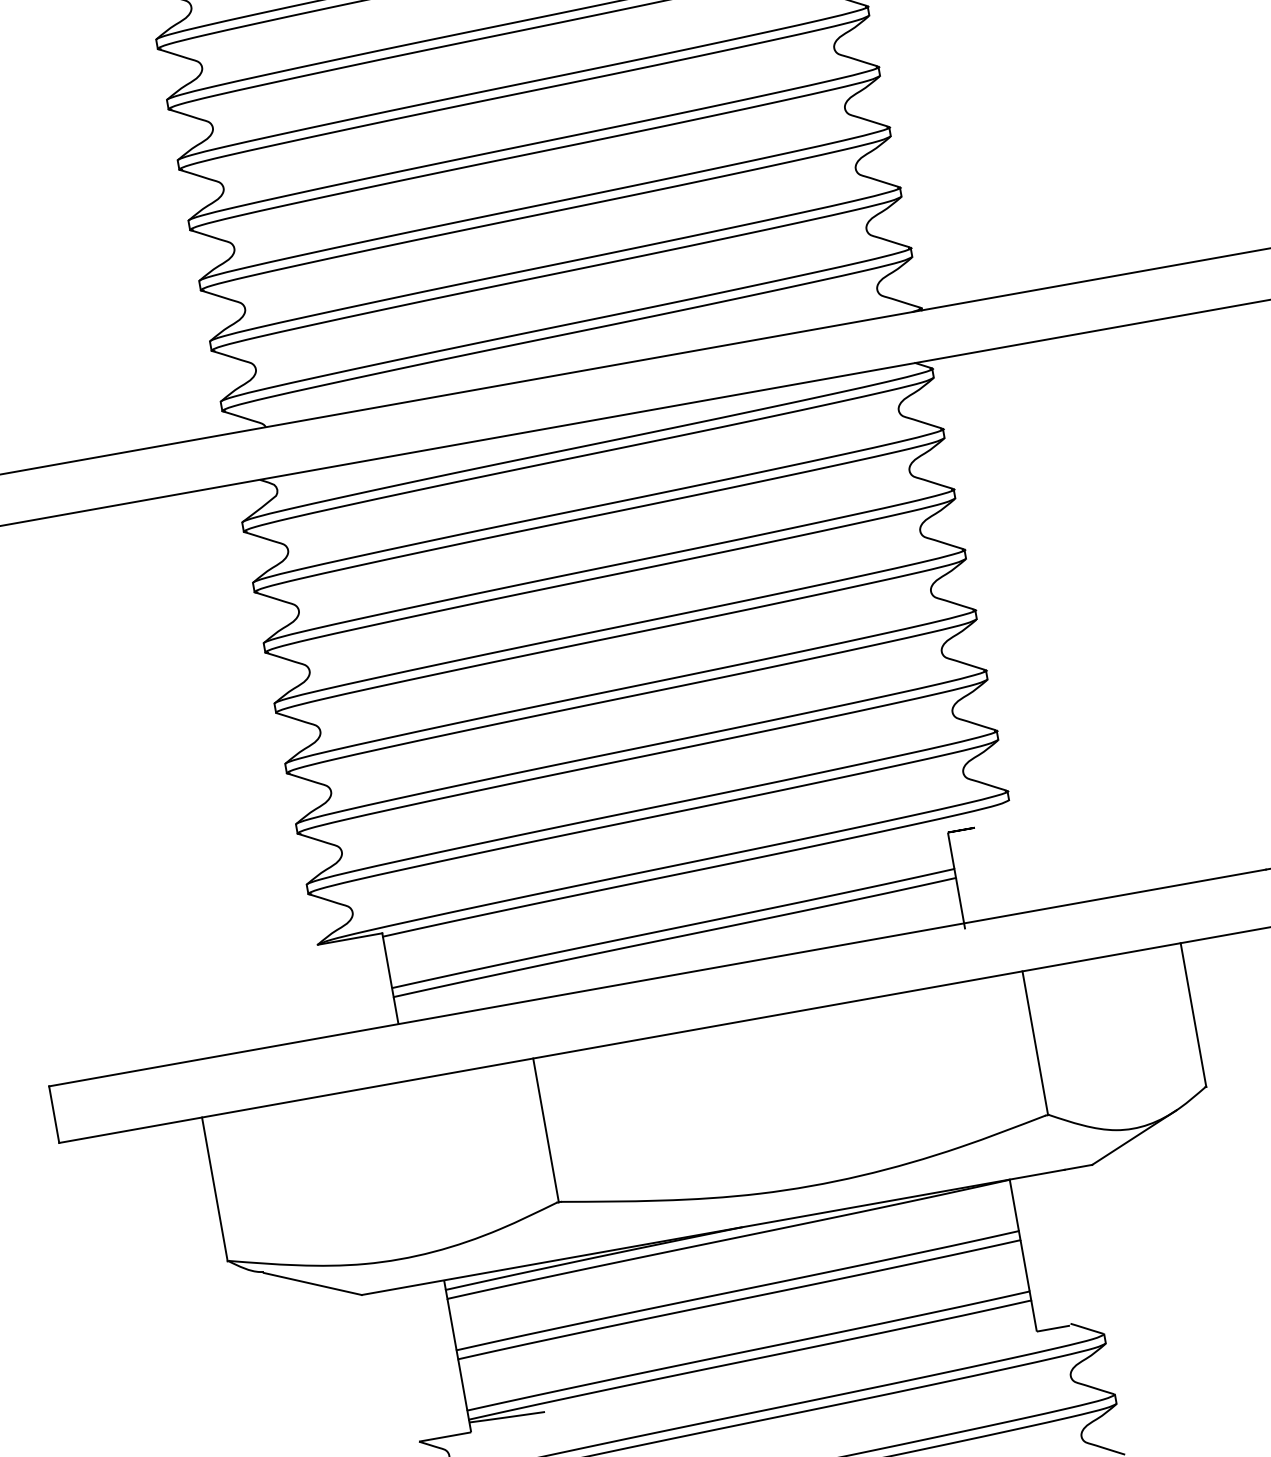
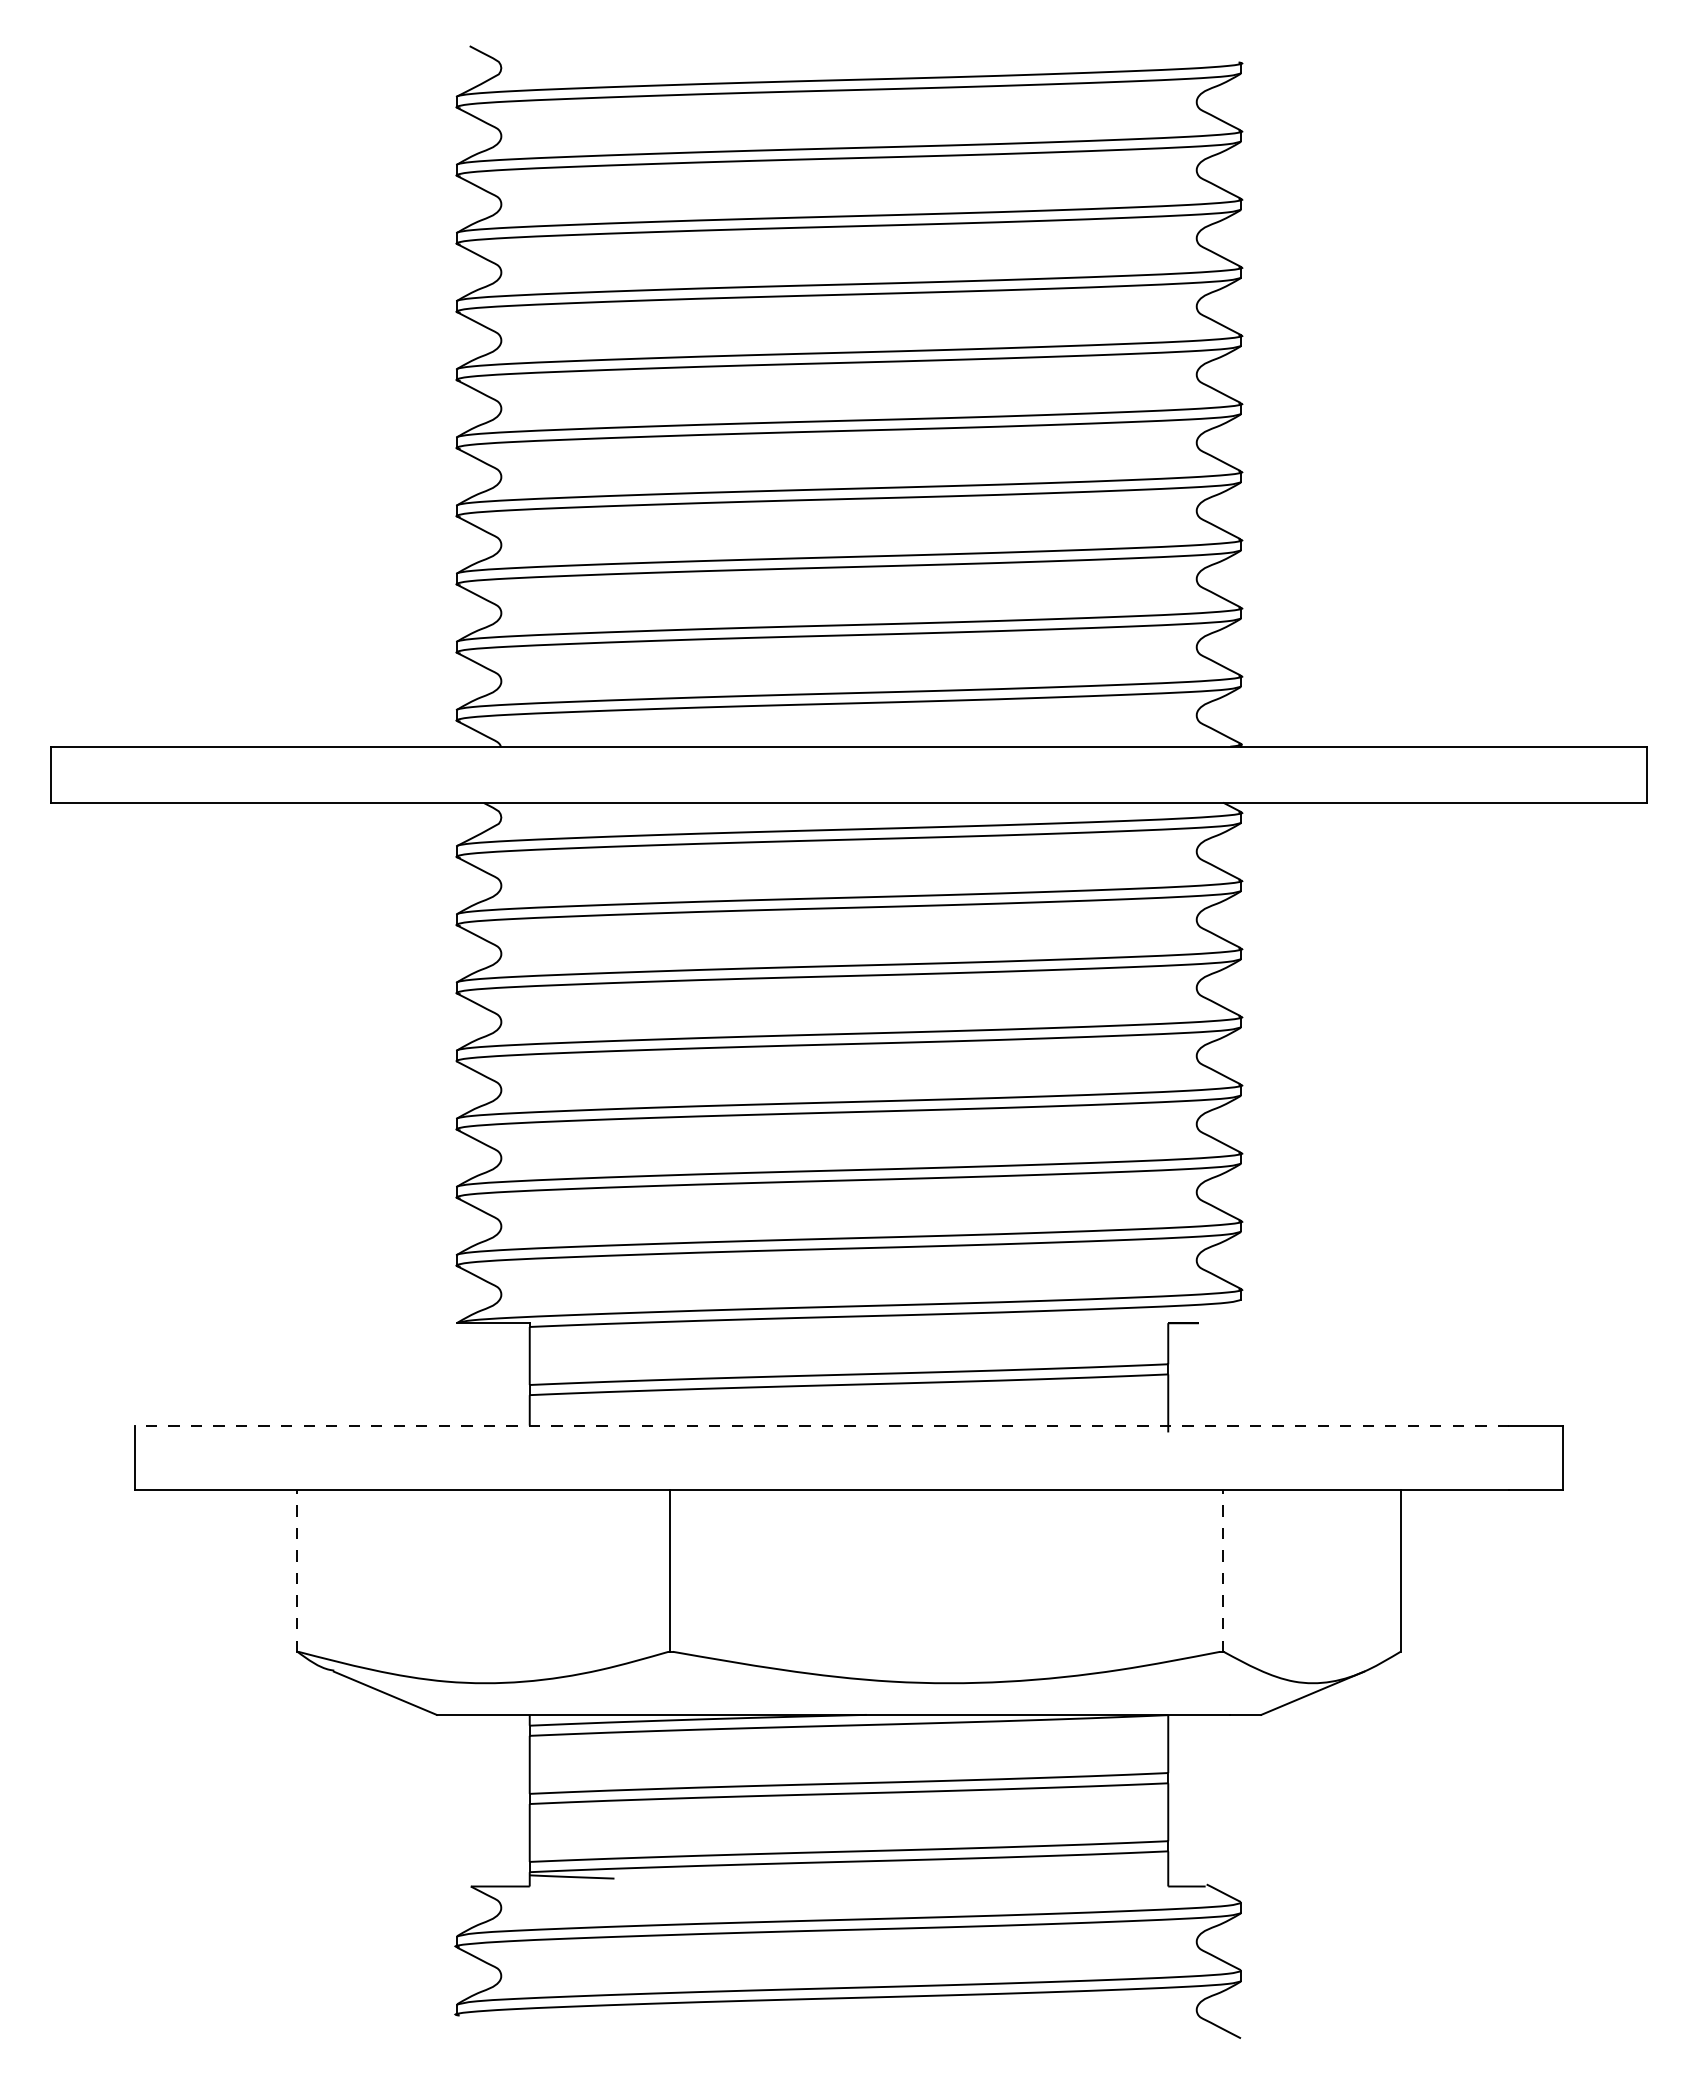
line: (657, 977) -> (822, 1425), solid -> dashed
line: (1035, 1043) -> (1222, 1570), solid -> dashed
line: (214, 1189) -> (296, 1570), solid -> dashed

